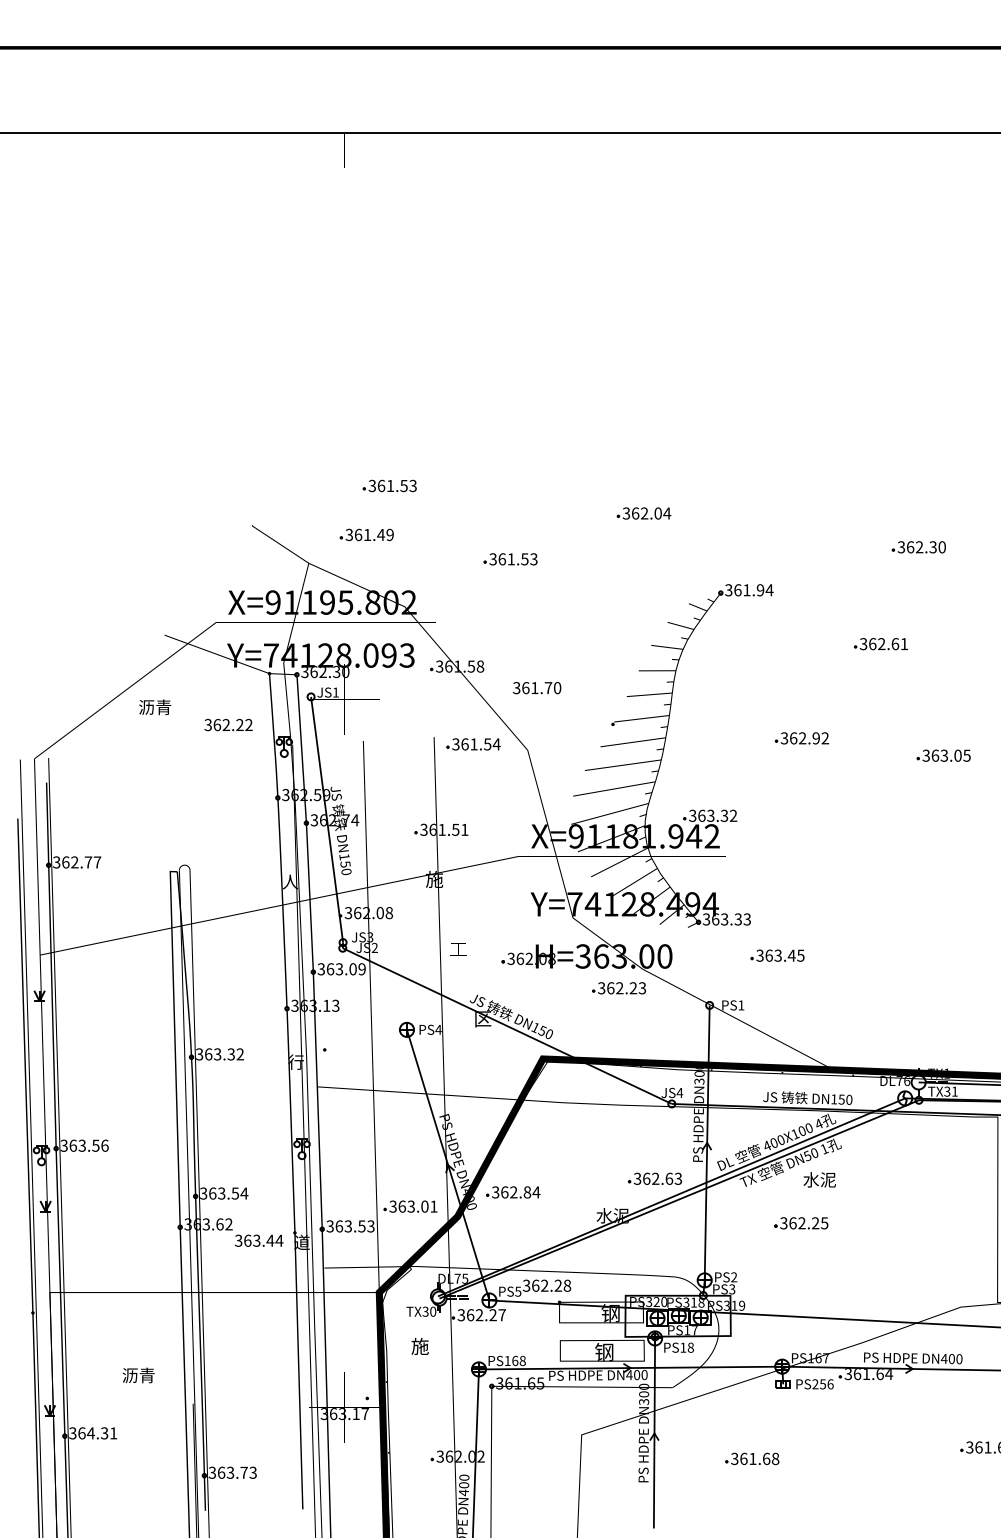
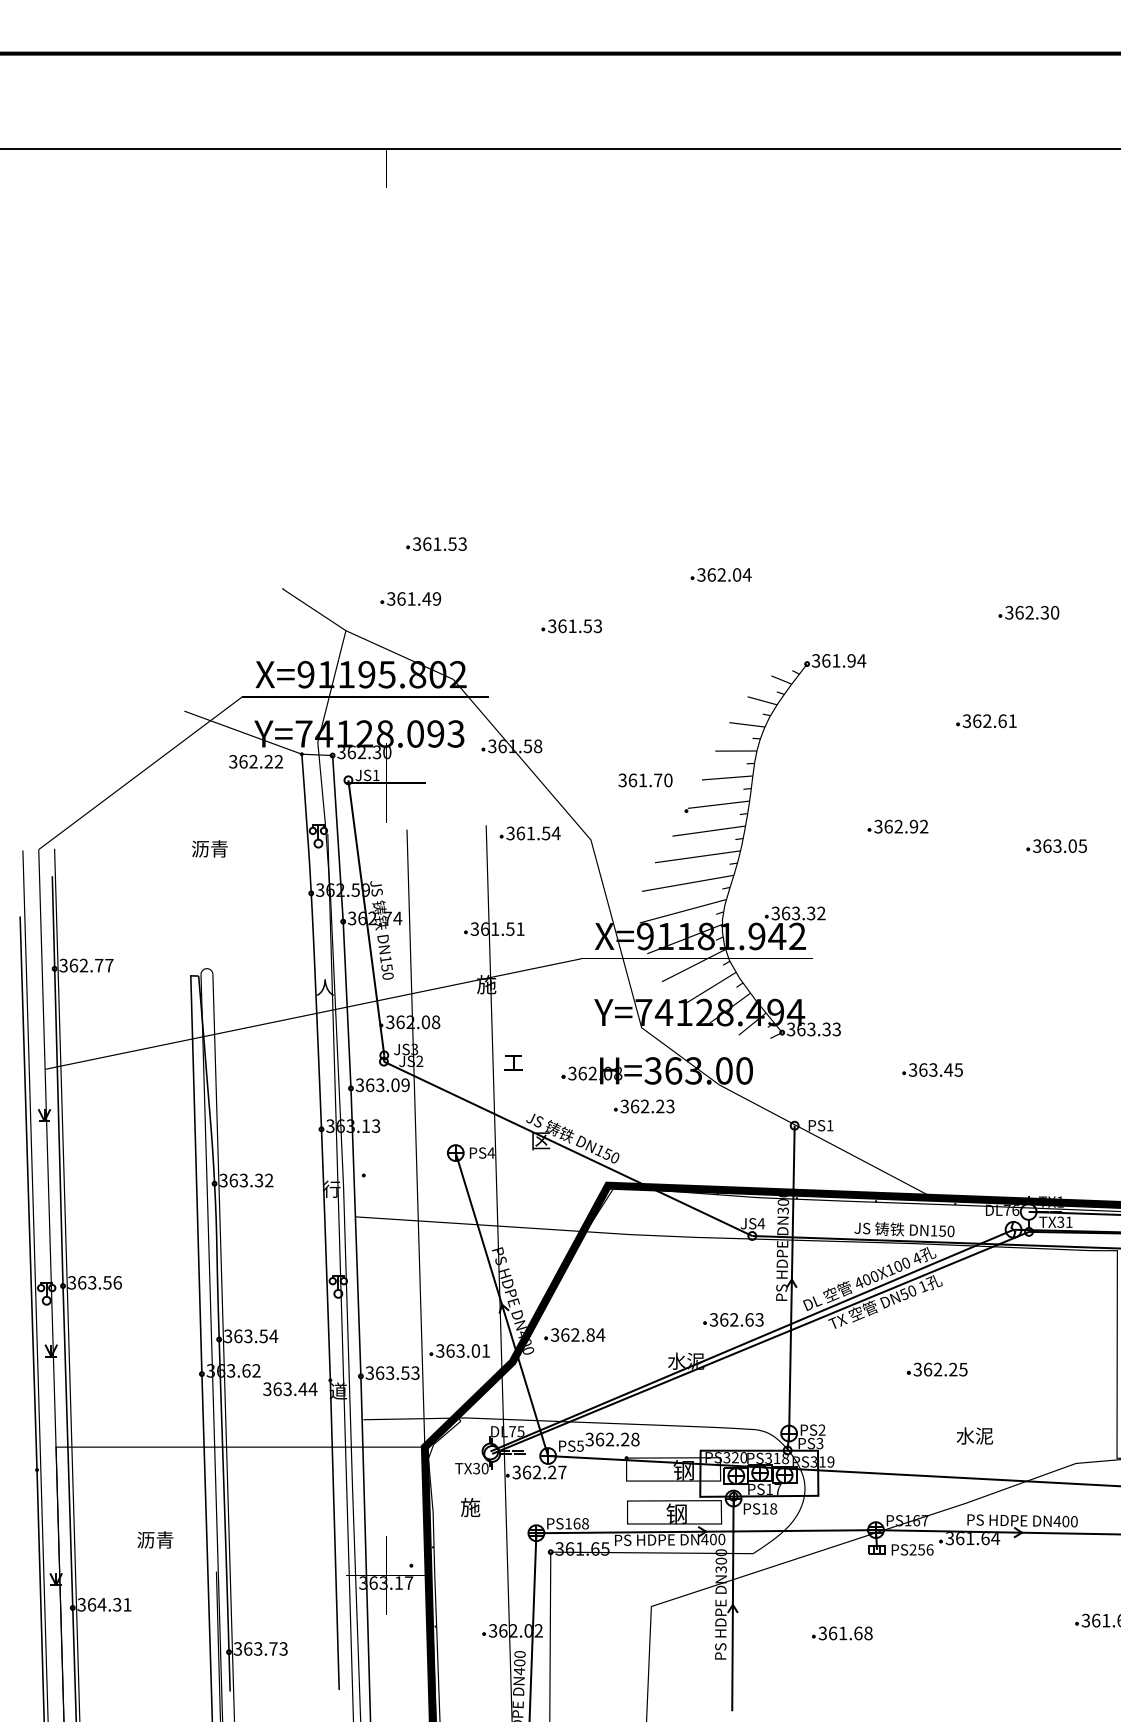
text: (537, 688) -> (645, 780), moved
text: (154, 706) -> (209, 848), moved
text: (228, 724) -> (256, 761), moved
text: (777, 955) -> (932, 1069), moved
text: (619, 988) -> (644, 1106), moved
text: (819, 1179) -> (974, 1435), moved
text: (800, 1223) -> (936, 1369), moved

